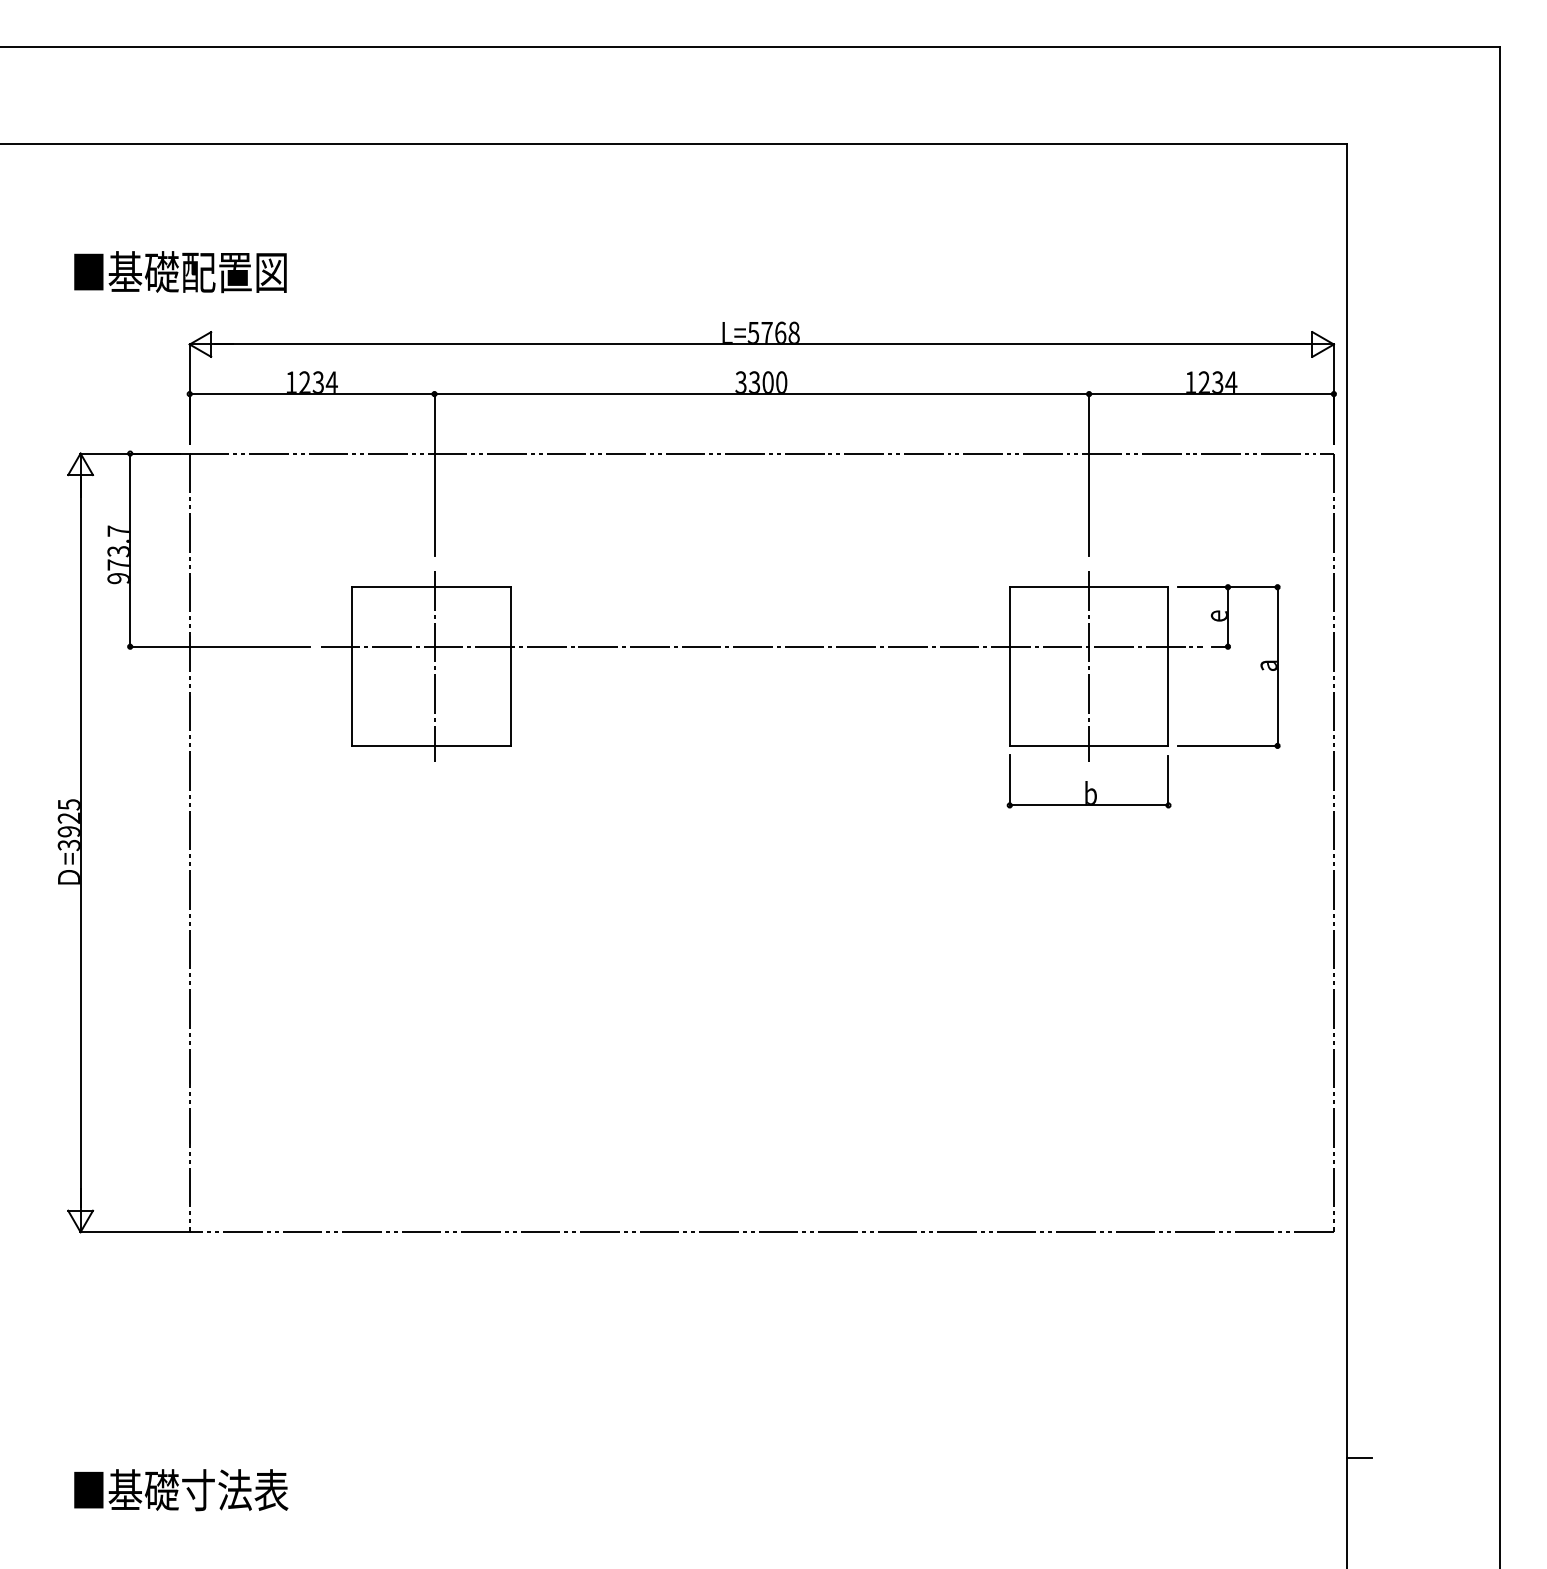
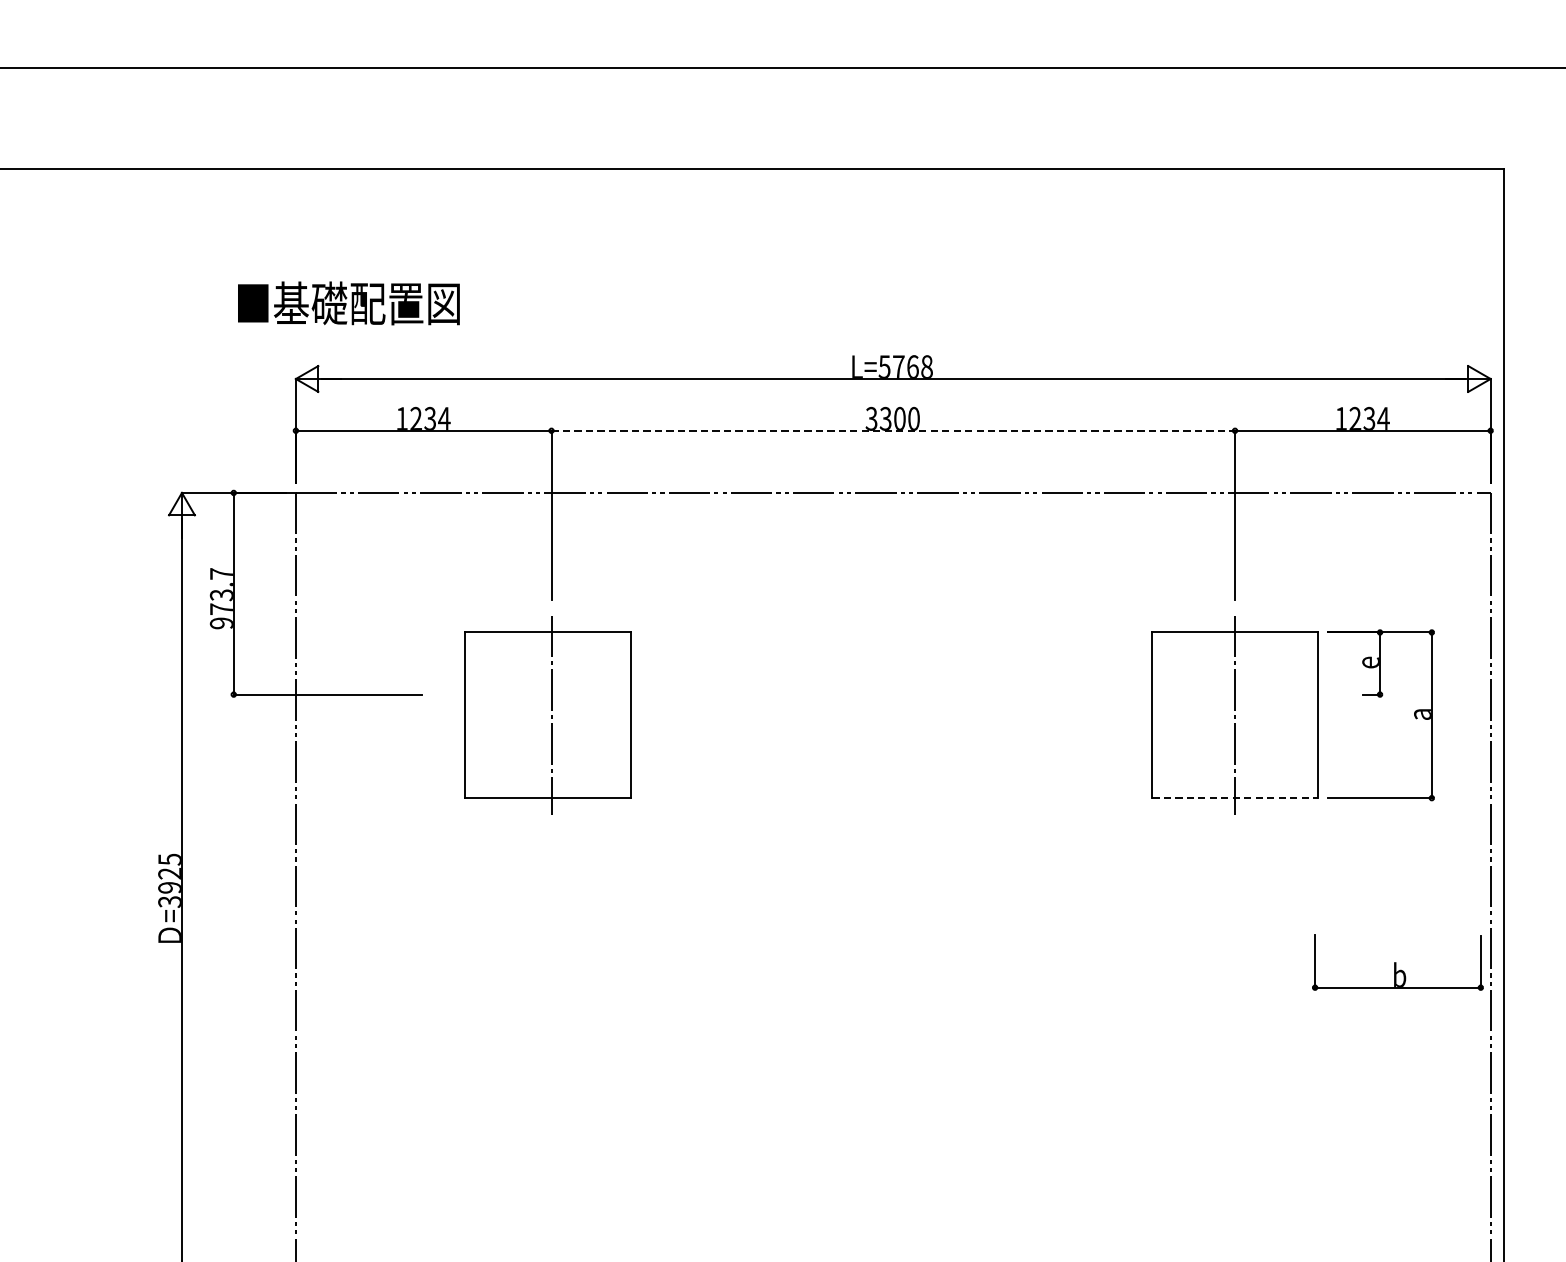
text: (180, 272) -> (348, 303), moved
line: (762, 394) -> (893, 431), solid -> dashed
line: (761, 646) -> (892, 694), removed
line: (1089, 745) -> (1235, 797), solid -> dashed
part: (1088, 781) -> (1397, 962), moved

